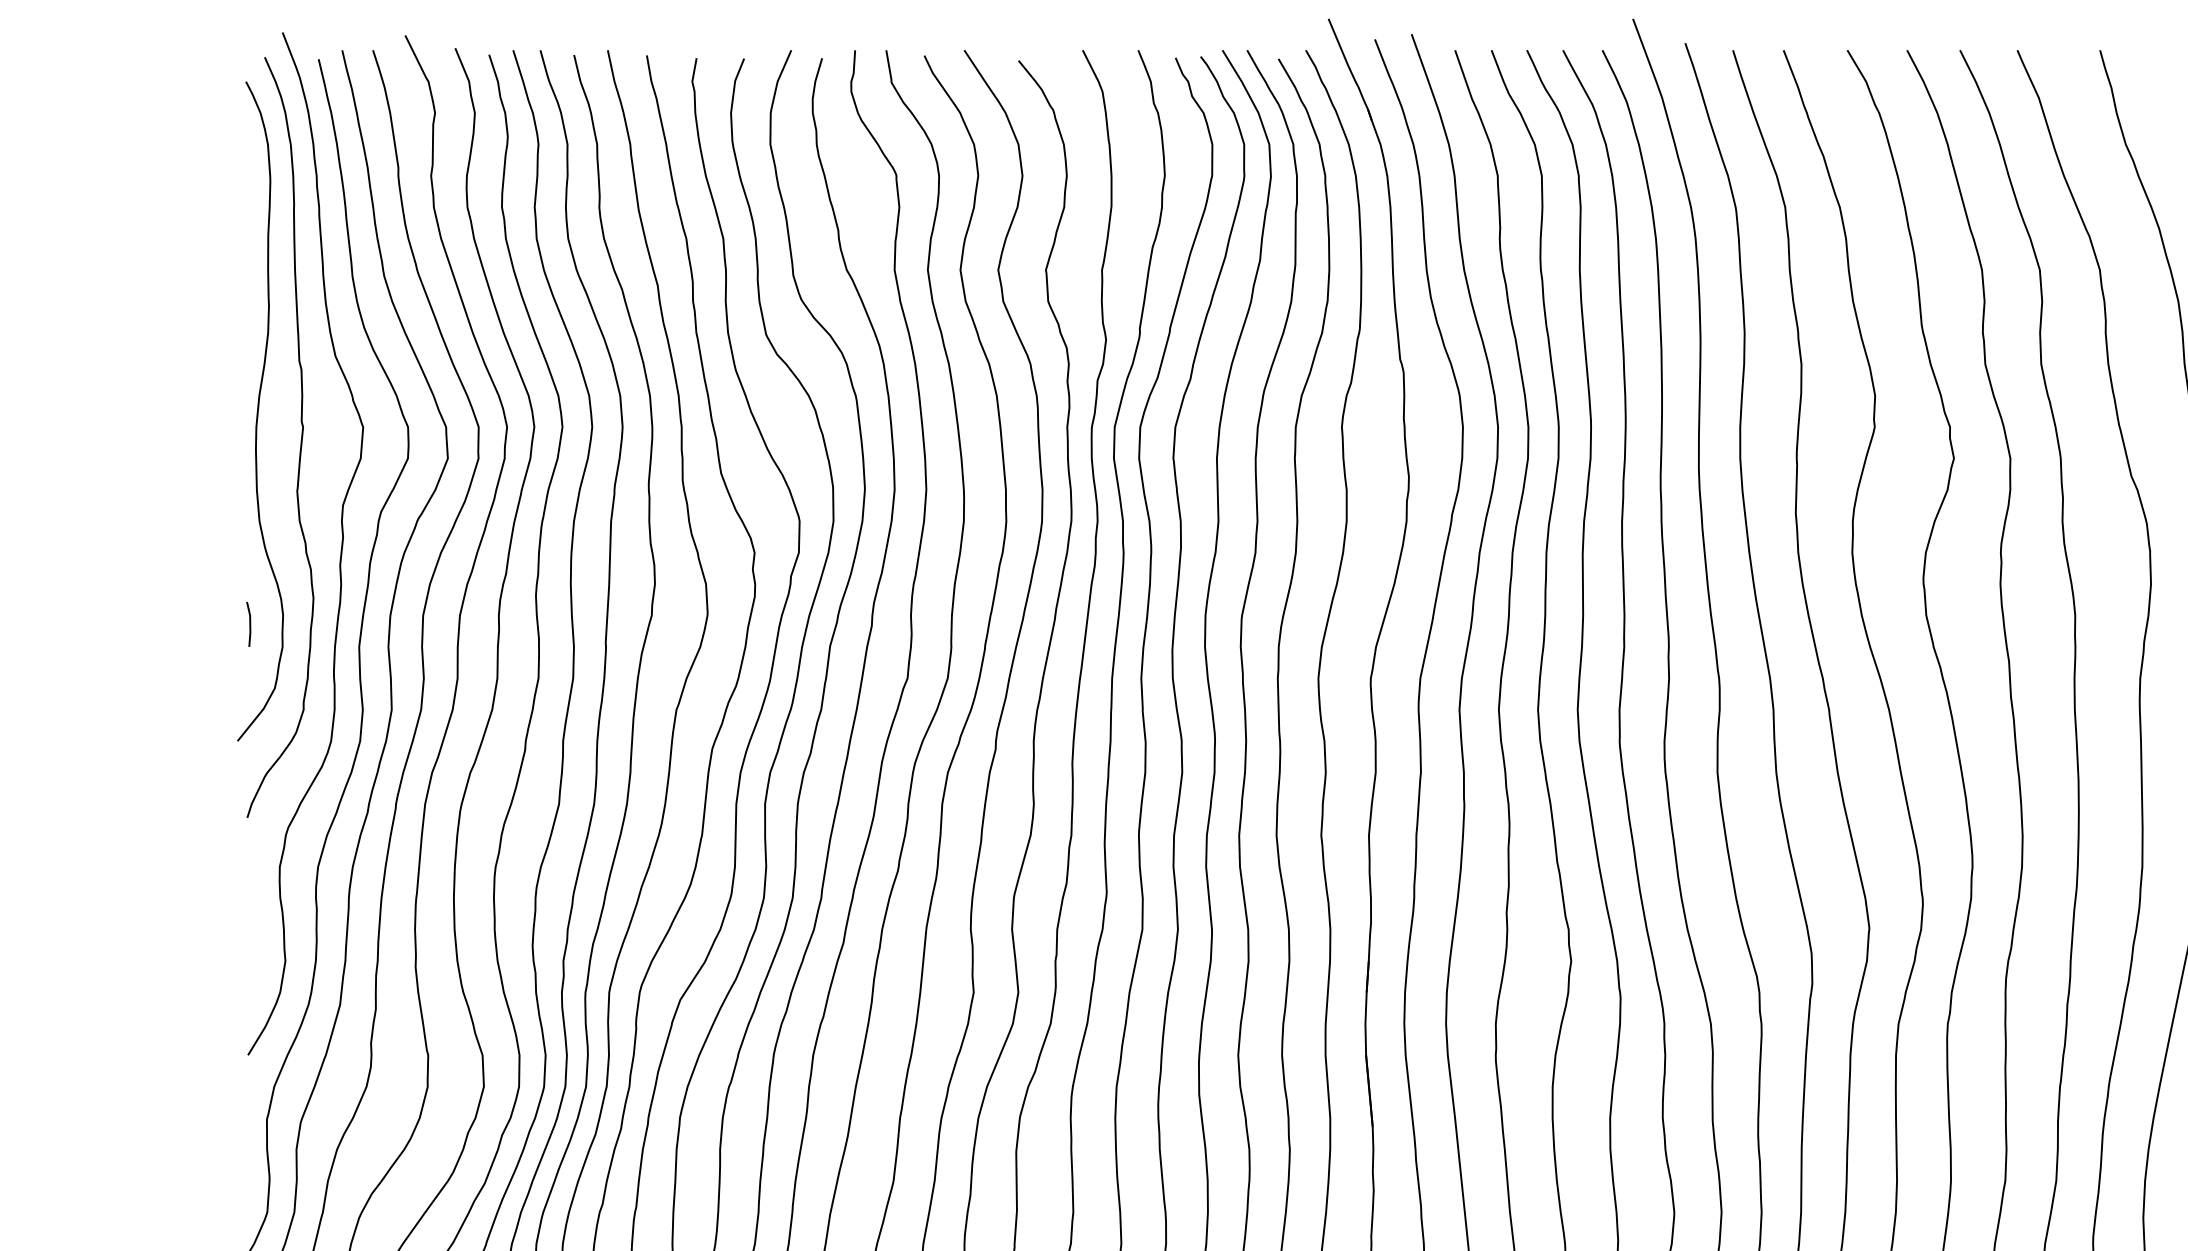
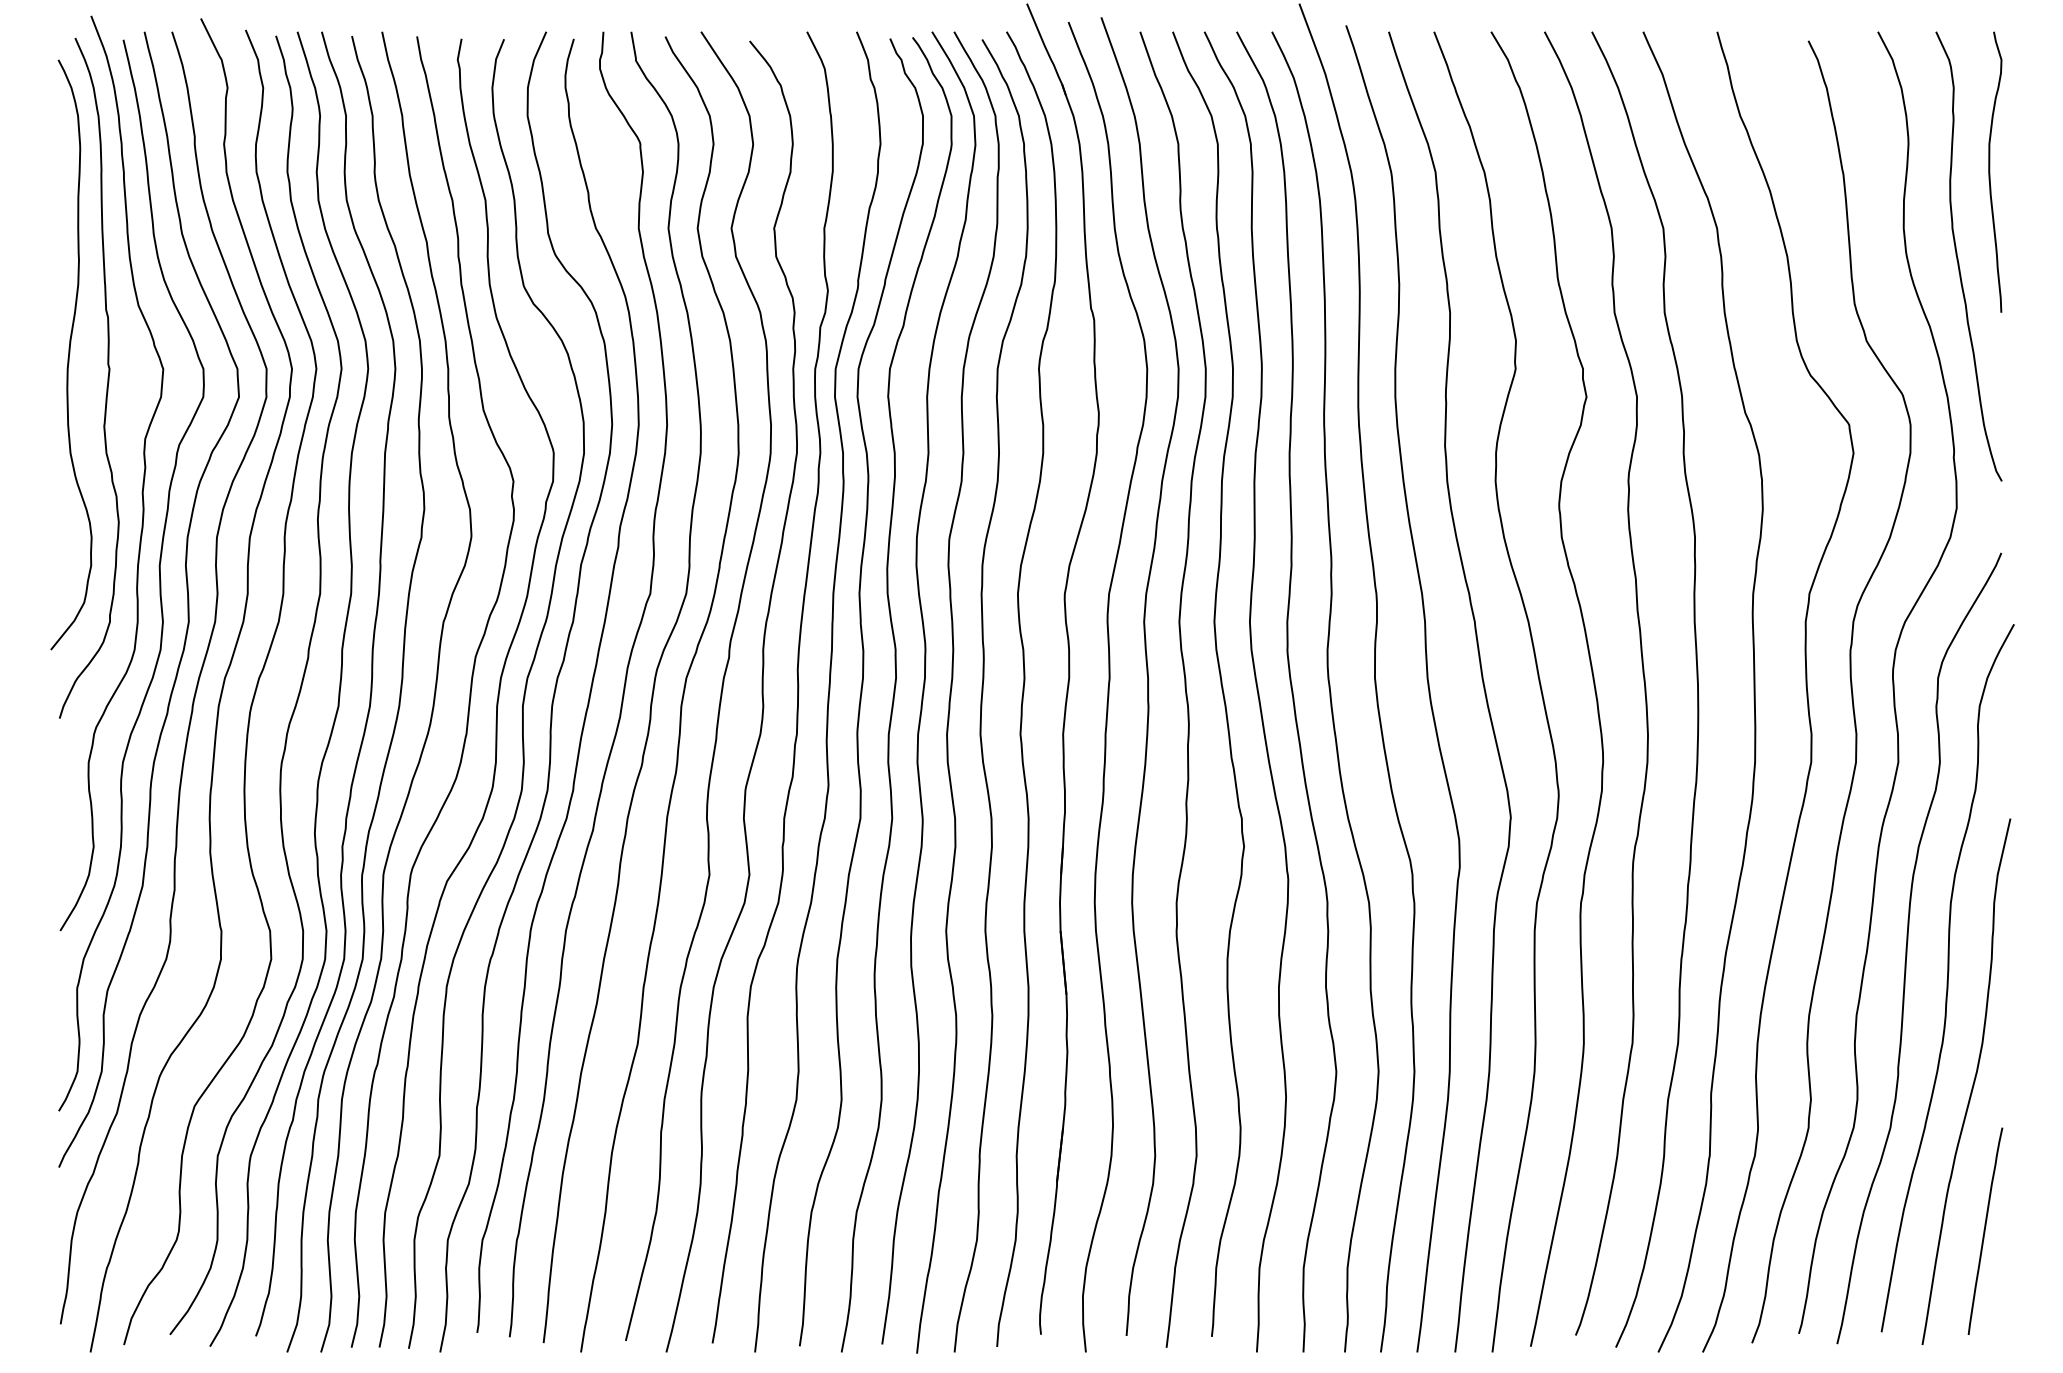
line: (249, 624) -> (61, 545), removed

